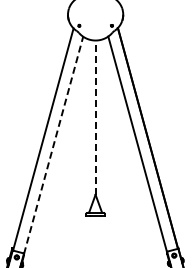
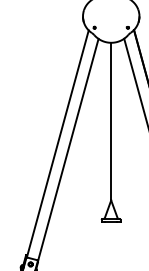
line: (95, 117) -> (111, 121), dashed -> solid
line: (53, 145) -> (68, 150), dashed -> solid

